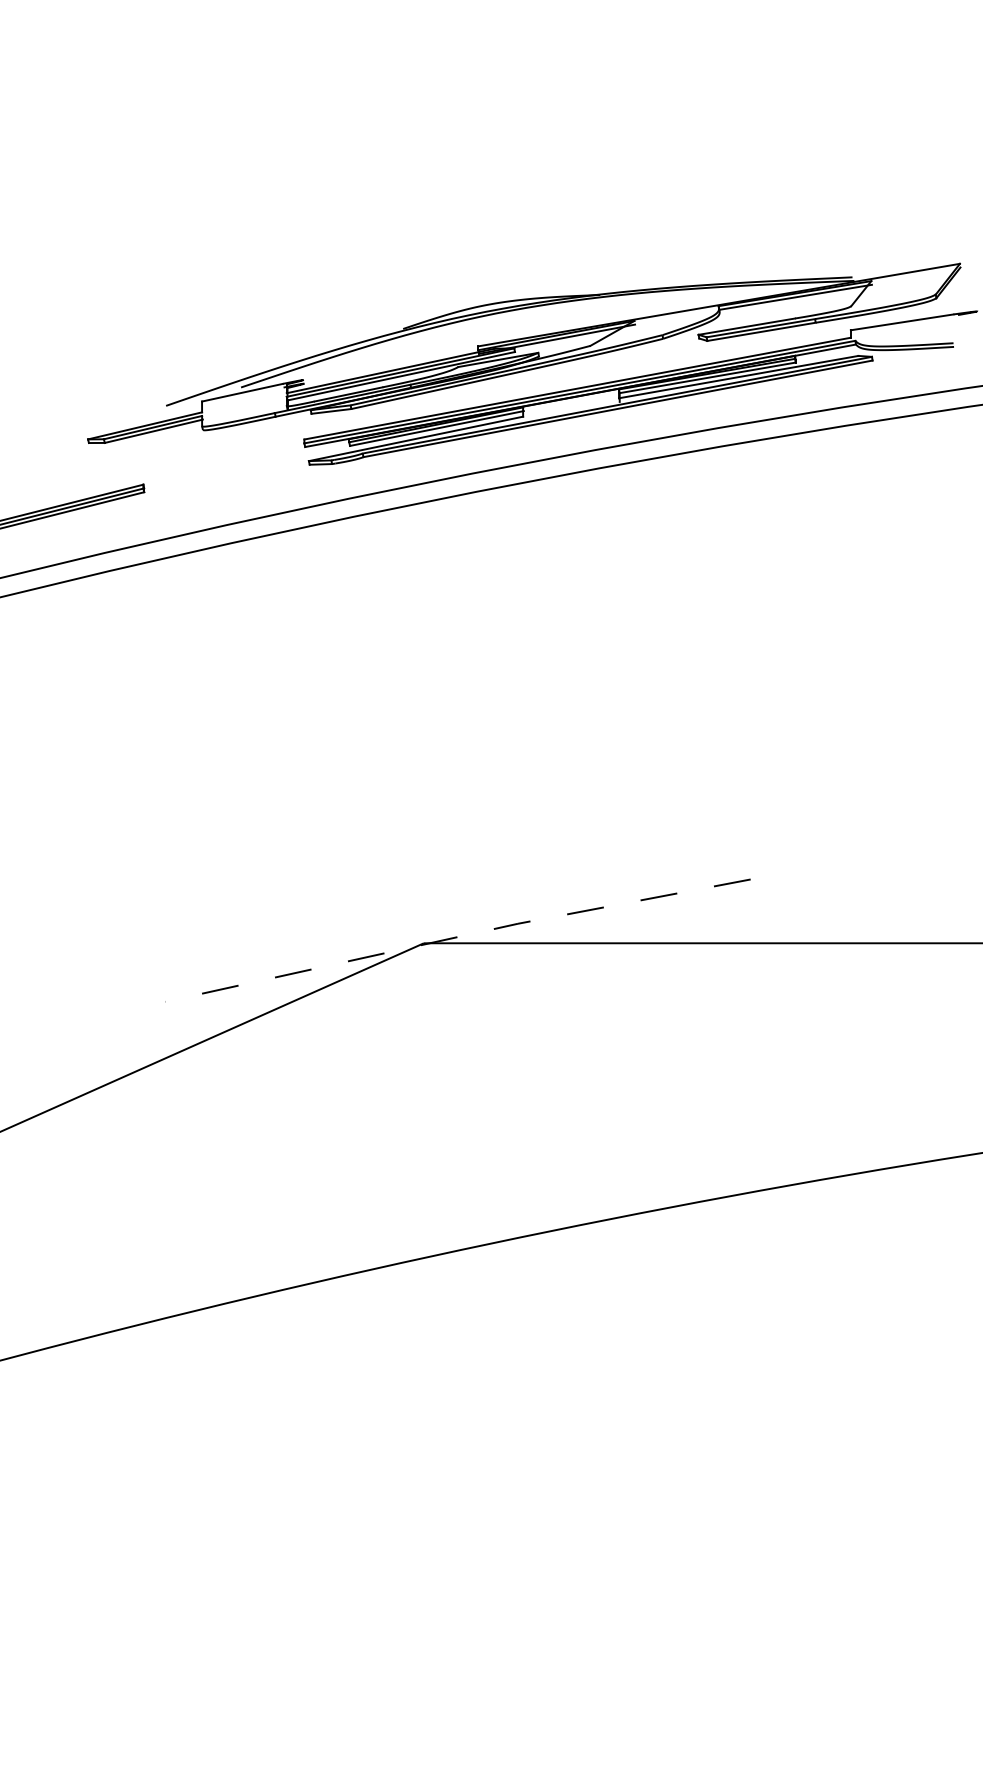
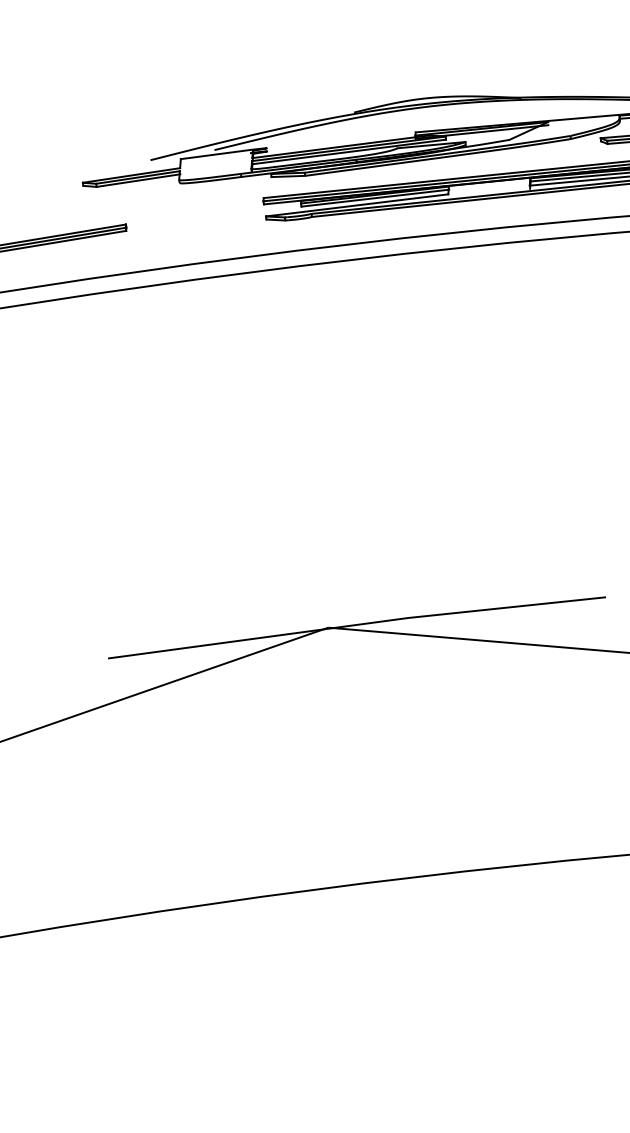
line: (457, 937) -> (356, 625), dashed -> solid

